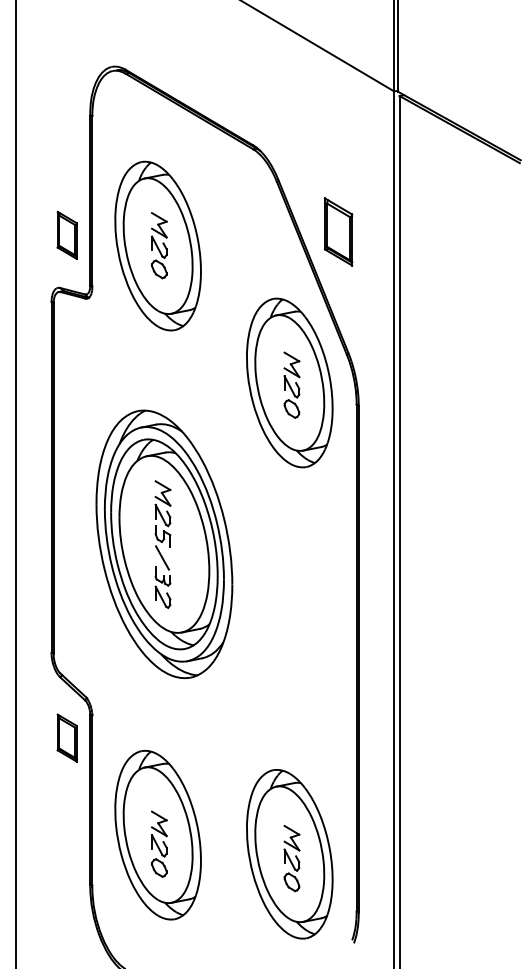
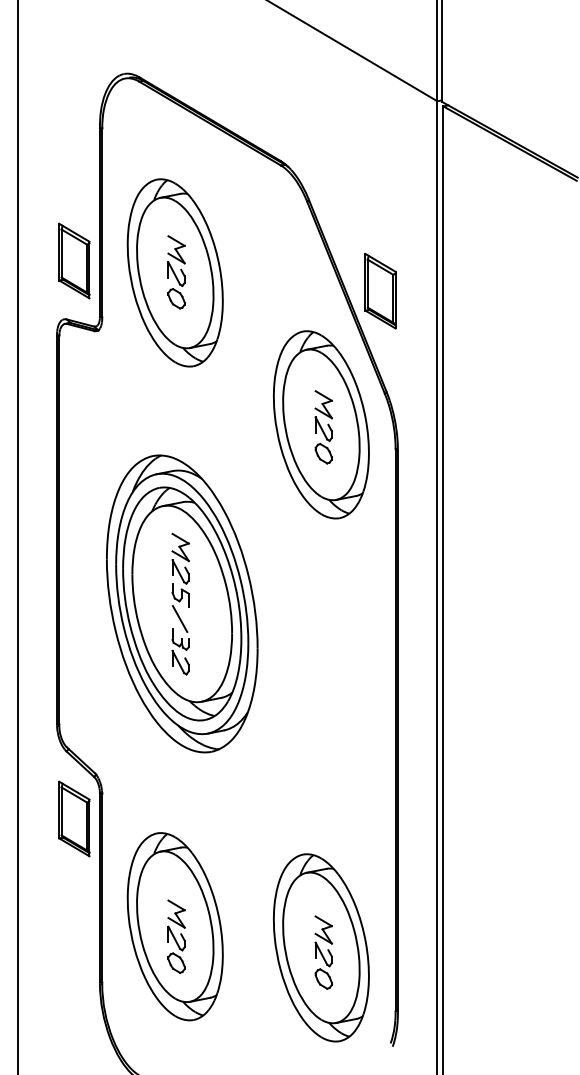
part: (338, 231) -> (380, 290), moved
part: (67, 234) -> (74, 260), size x1.43
part: (67, 737) -> (74, 818), size x1.43

